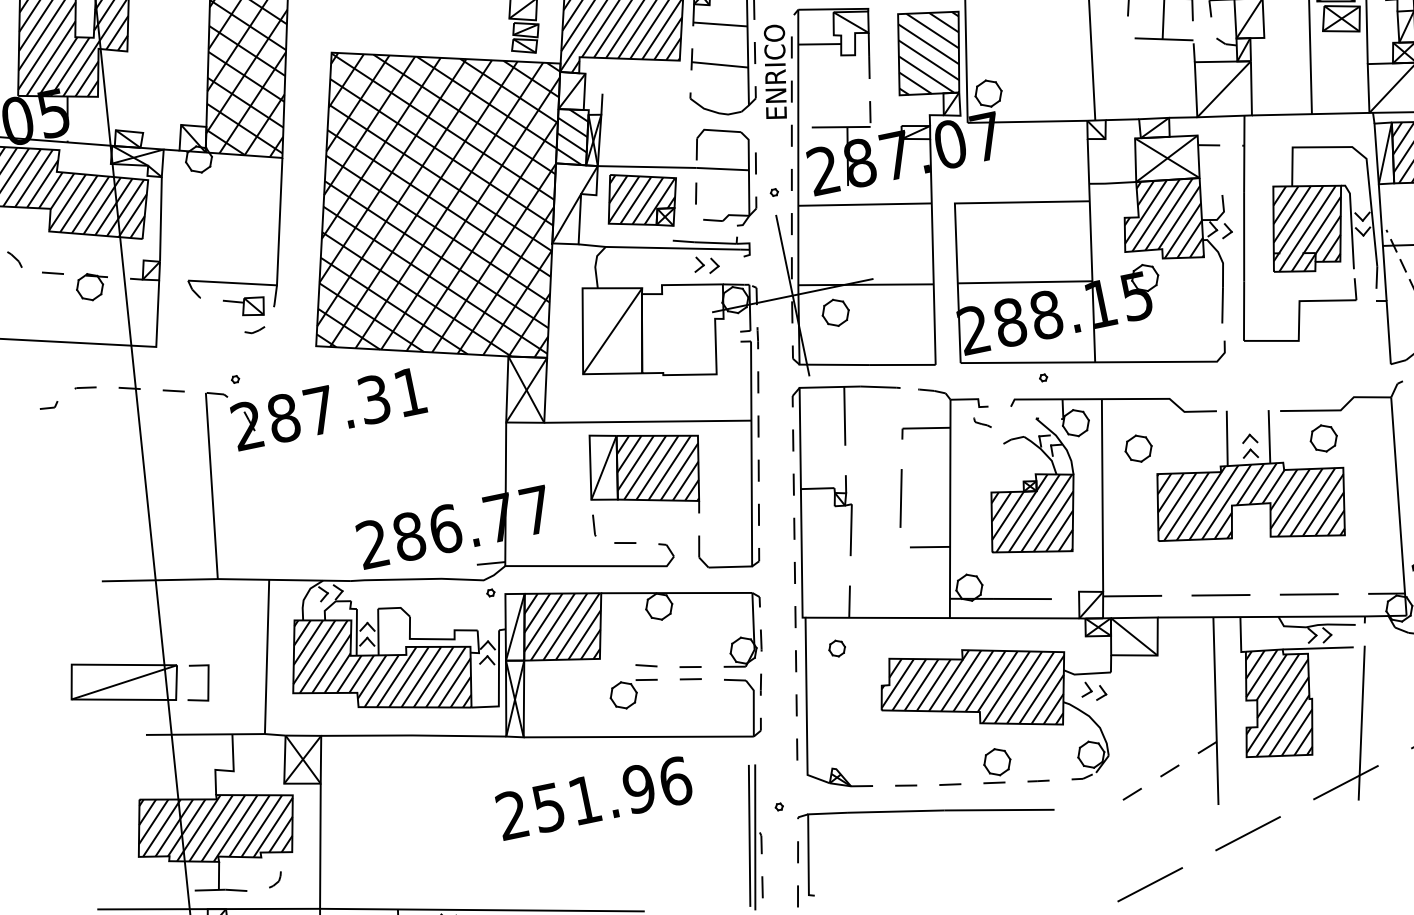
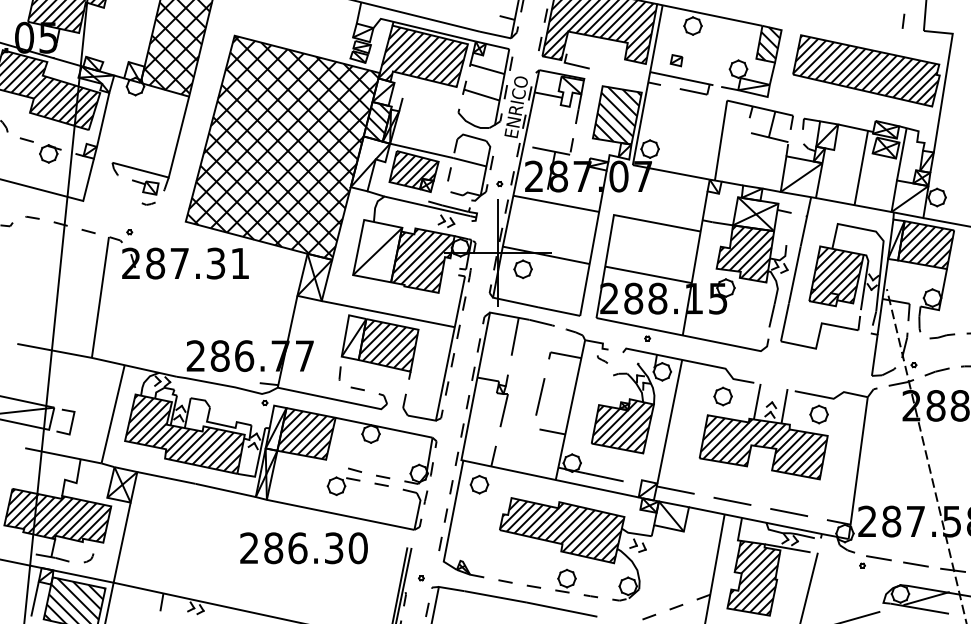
hatch: (682, 330) -> (422, 260), added
part: (1137, 448) -> (722, 396), moved
part: (837, 648) -> (479, 484), size x1.67
text: (611, 795) -> (315, 548), 251.96 -> 286.30

